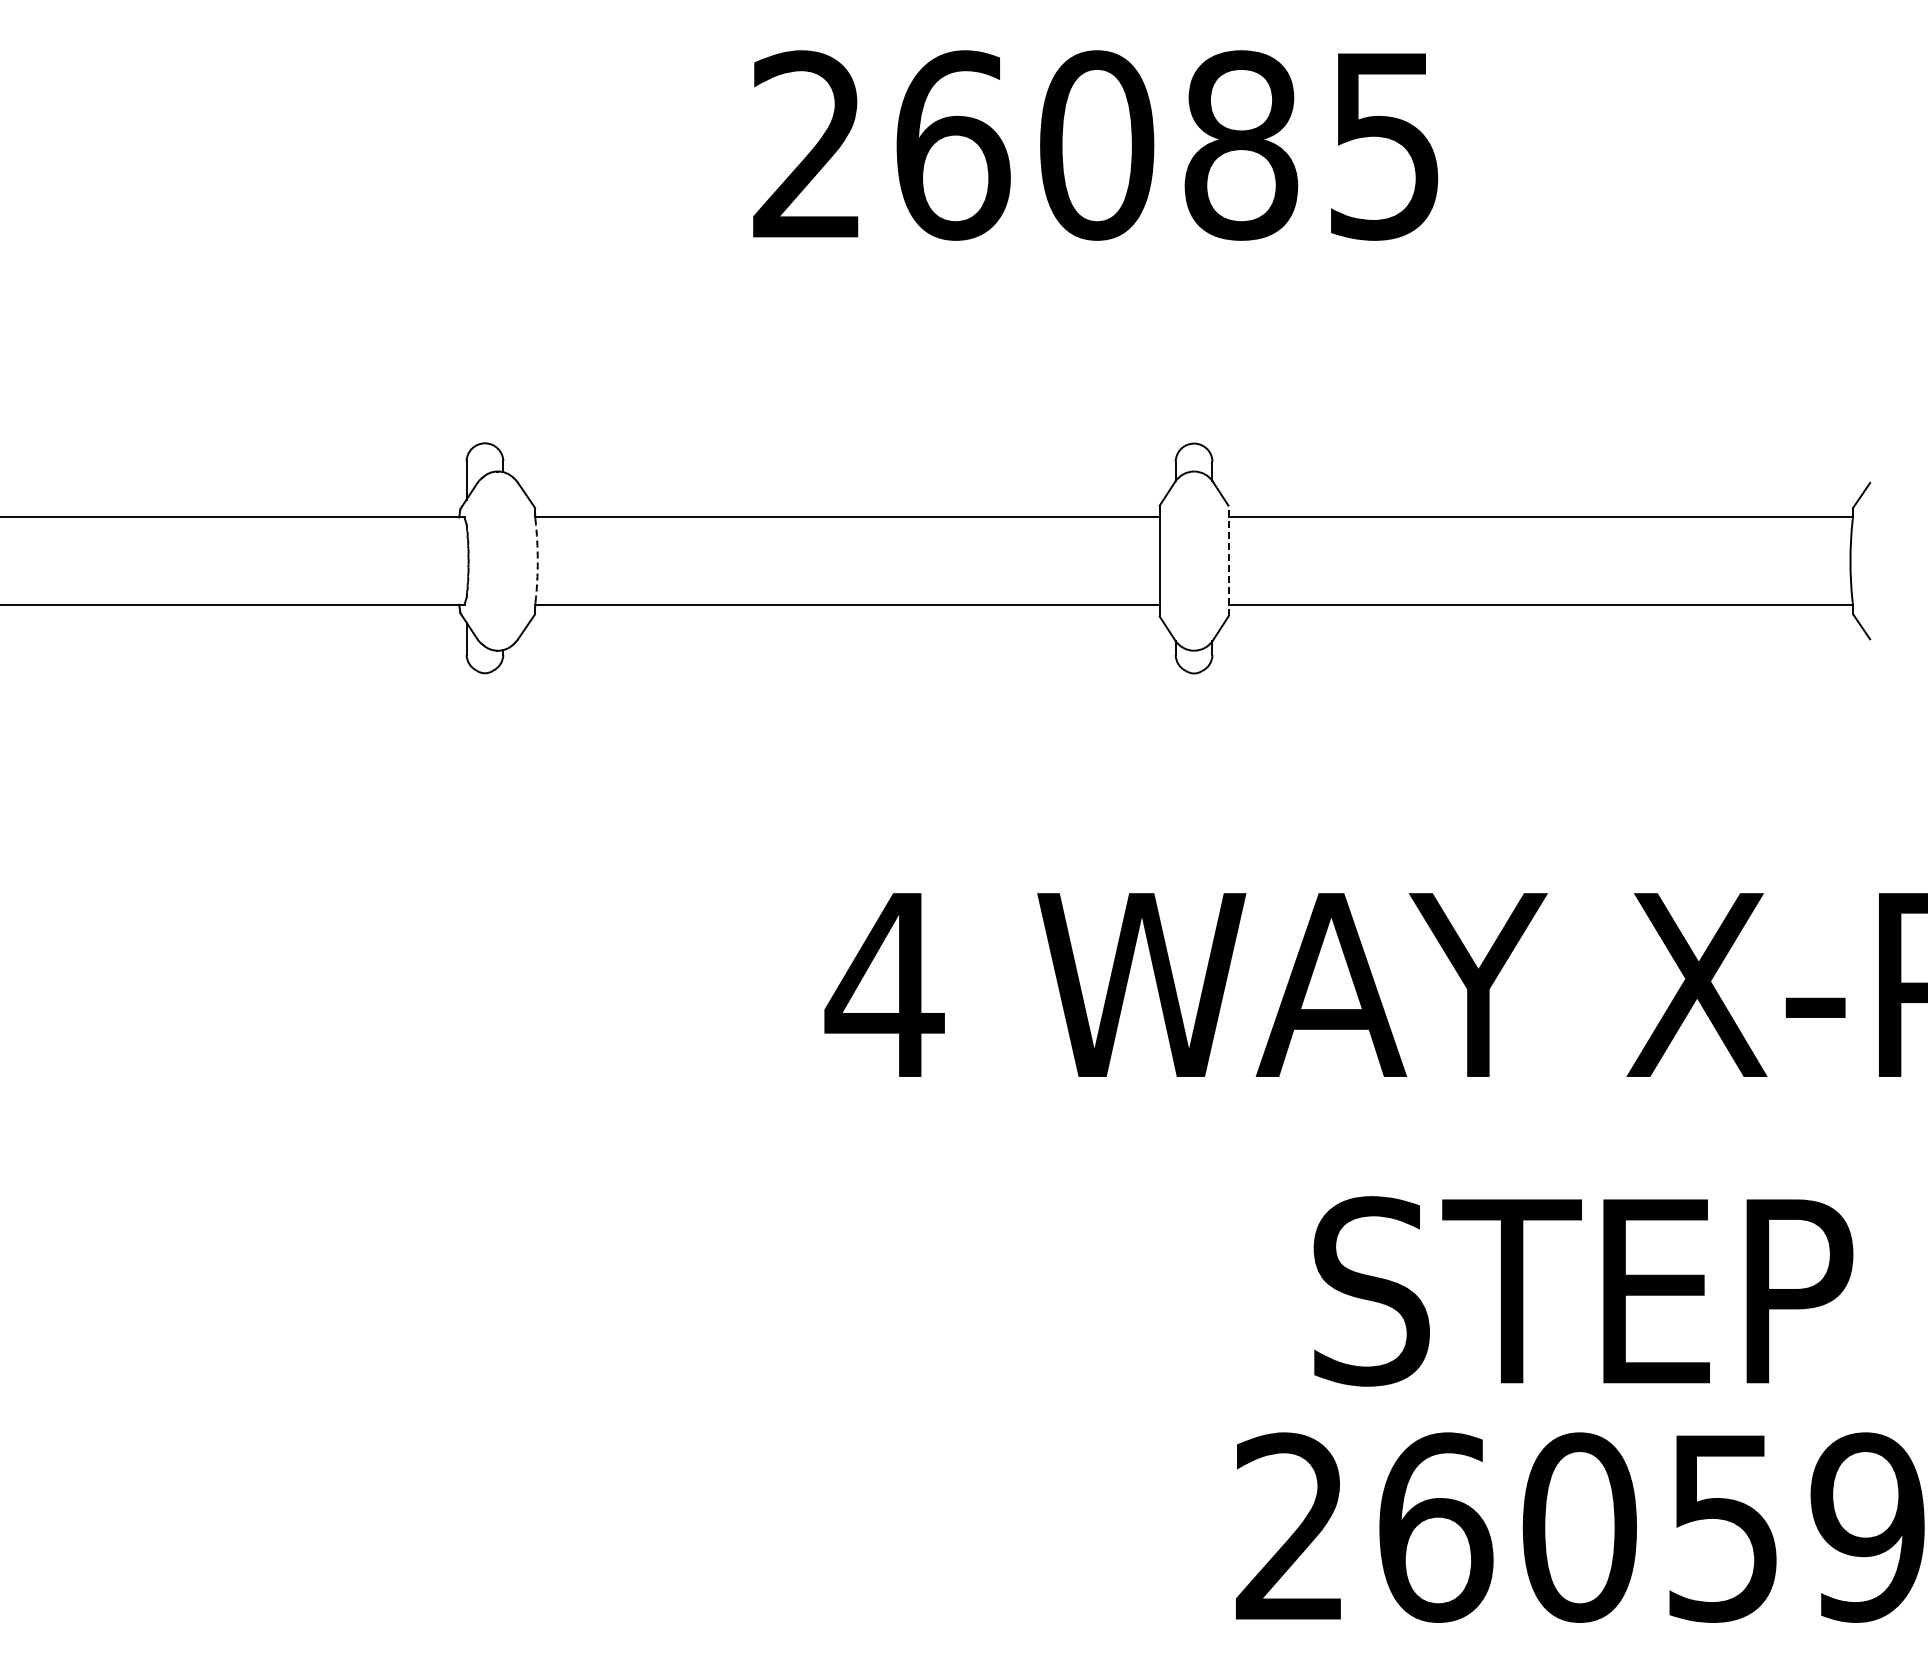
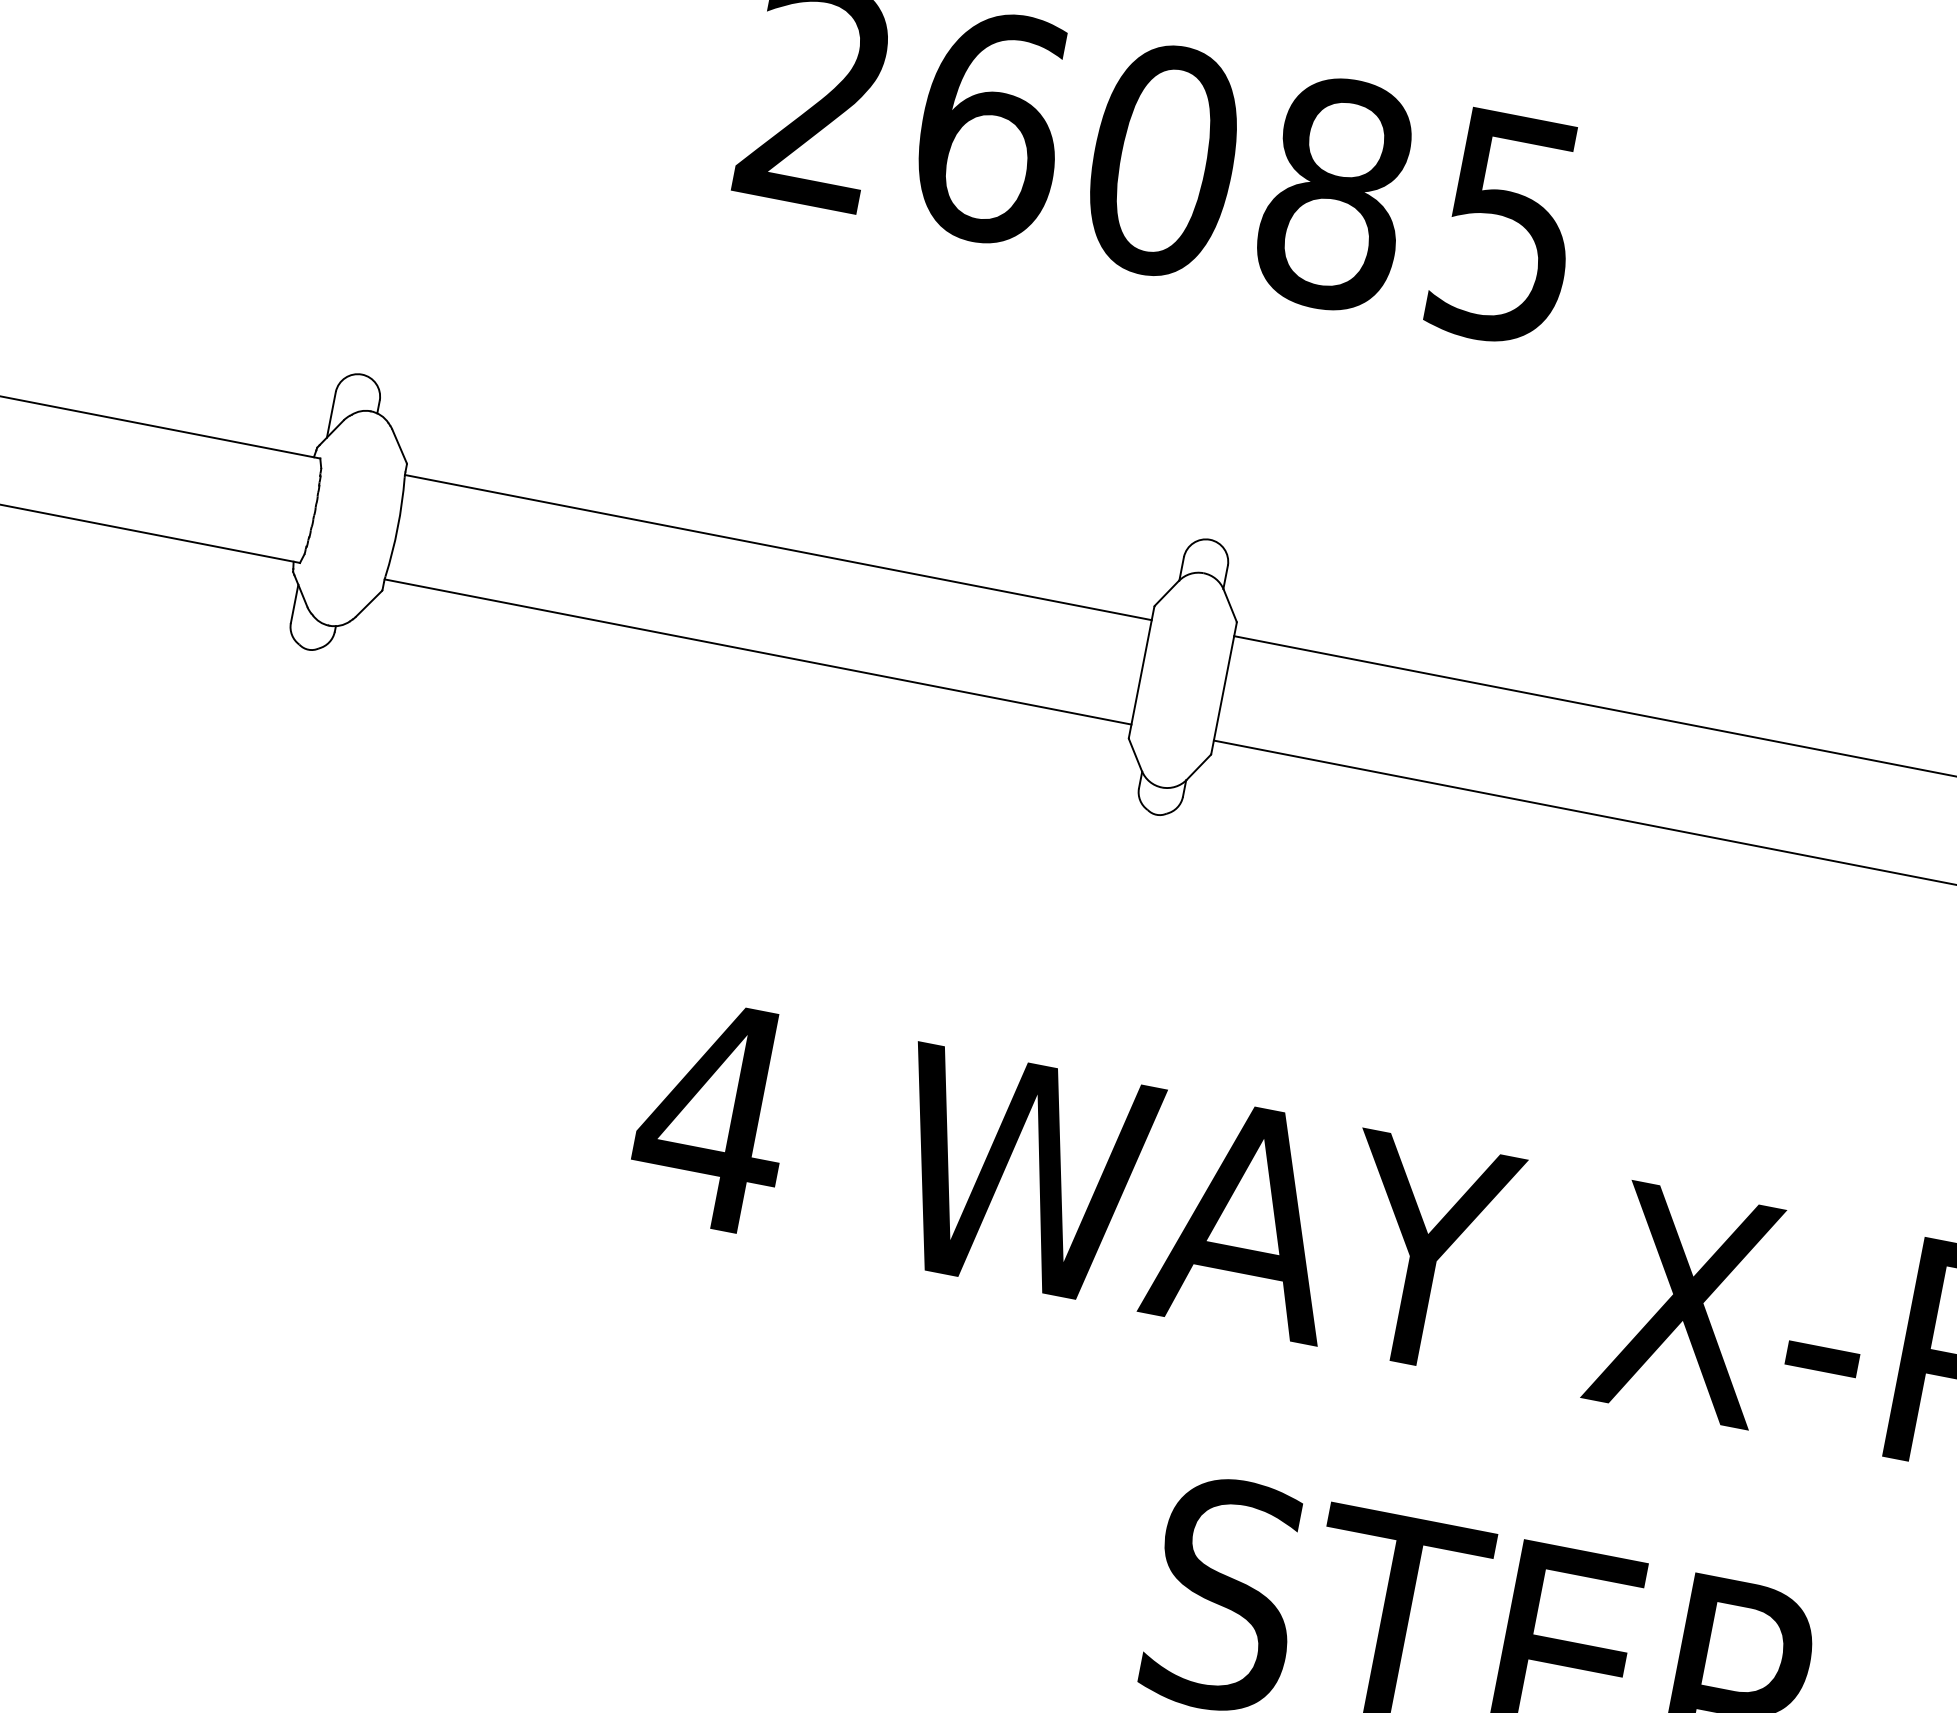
arc: (537, 561) -> (397, 528), dashed -> solid
line: (1228, 561) -> (1223, 688), dashed -> solid

